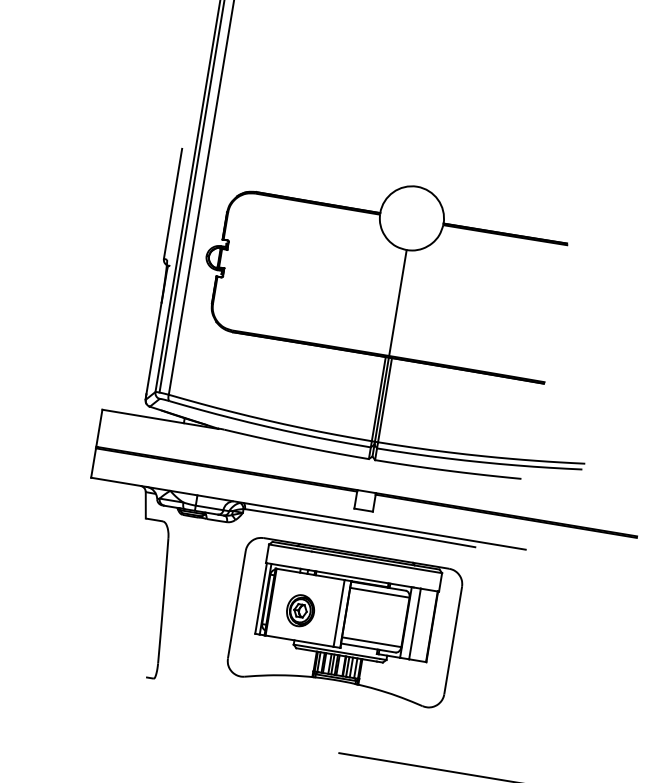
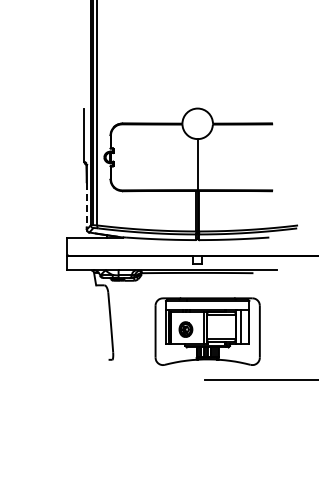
line: (153, 347) -> (86, 204), solid -> dashed
part: (344, 622) -> (207, 331), moved

